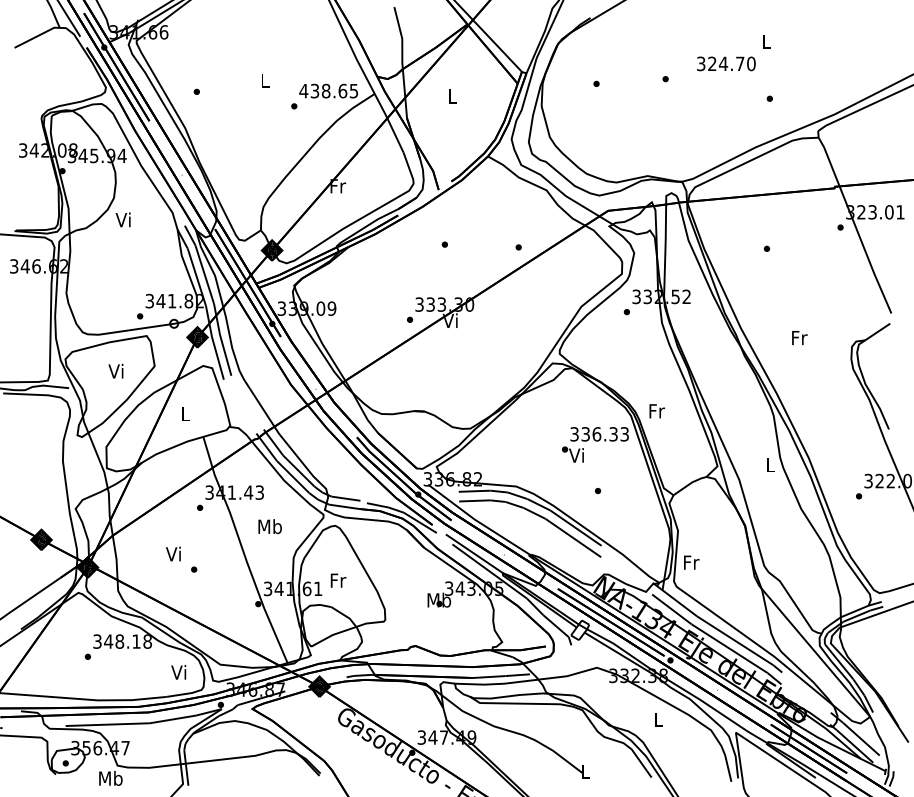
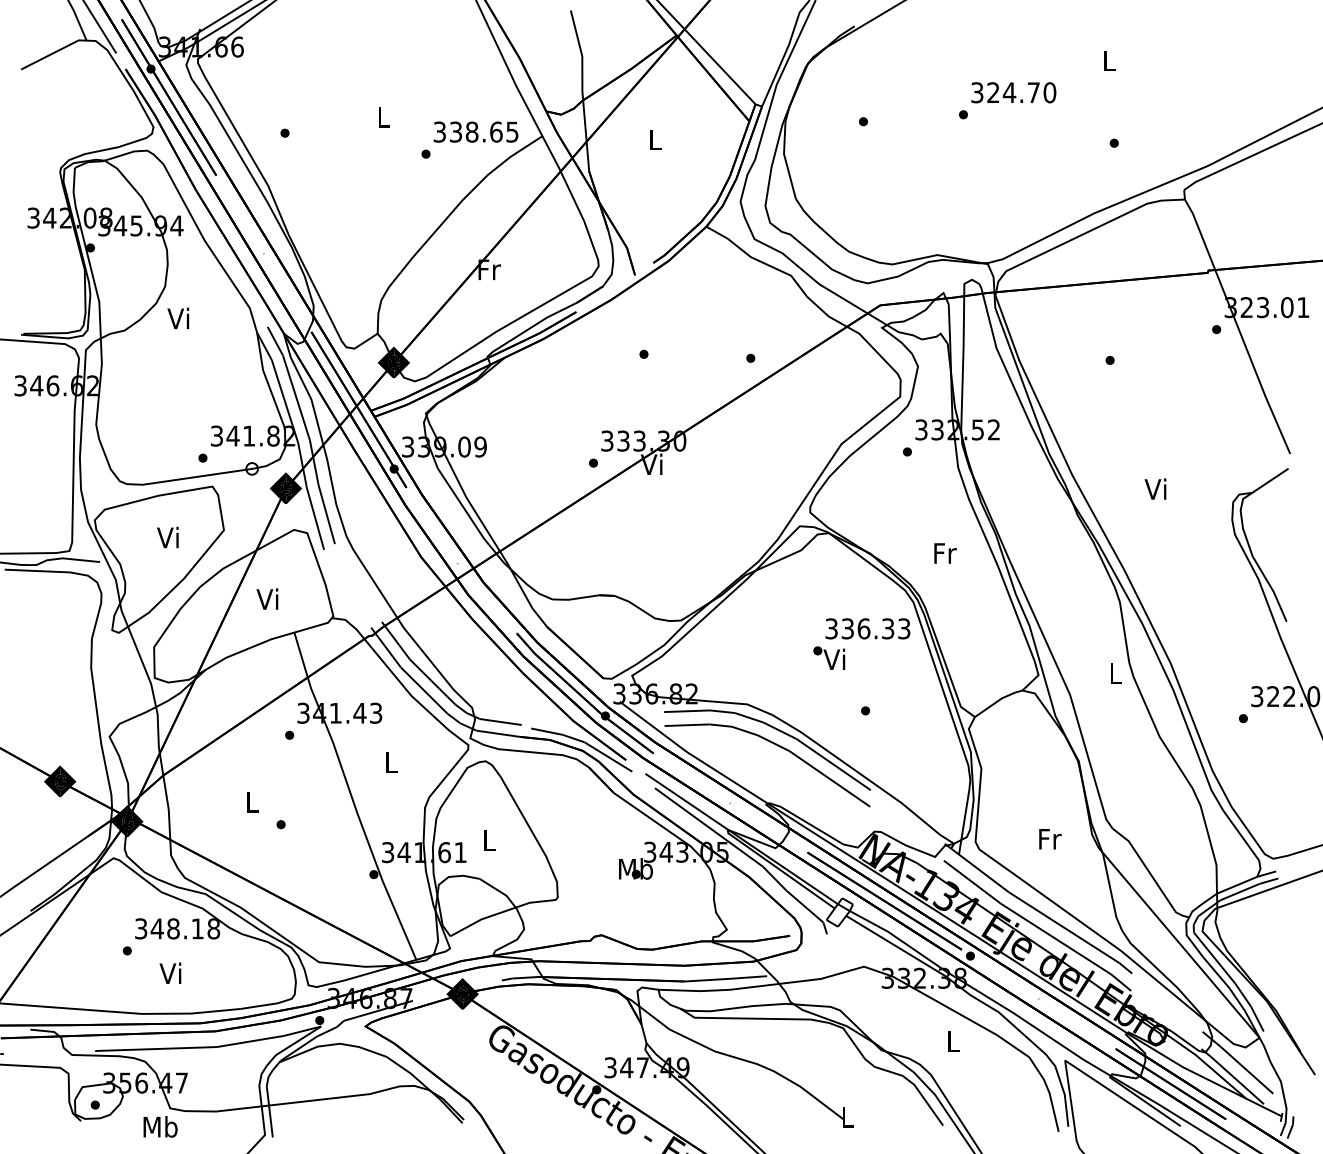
text: (726, 63) -> (1013, 92), moved
text: (303, 90) -> (439, 131), 438.65 -> 338.65
text: (799, 337) -> (1157, 488), Fr -> Vi
text: (656, 411) -> (944, 553), moved
text: (184, 413) -> (267, 598), L -> Vi
text: (269, 526) -> (390, 762), Mb -> L
text: (173, 553) -> (251, 801), Vi -> L
text: (691, 562) -> (1050, 838), moved
text: (338, 580) -> (489, 840), Fr -> L
text: (178, 672) -> (170, 973), moved

